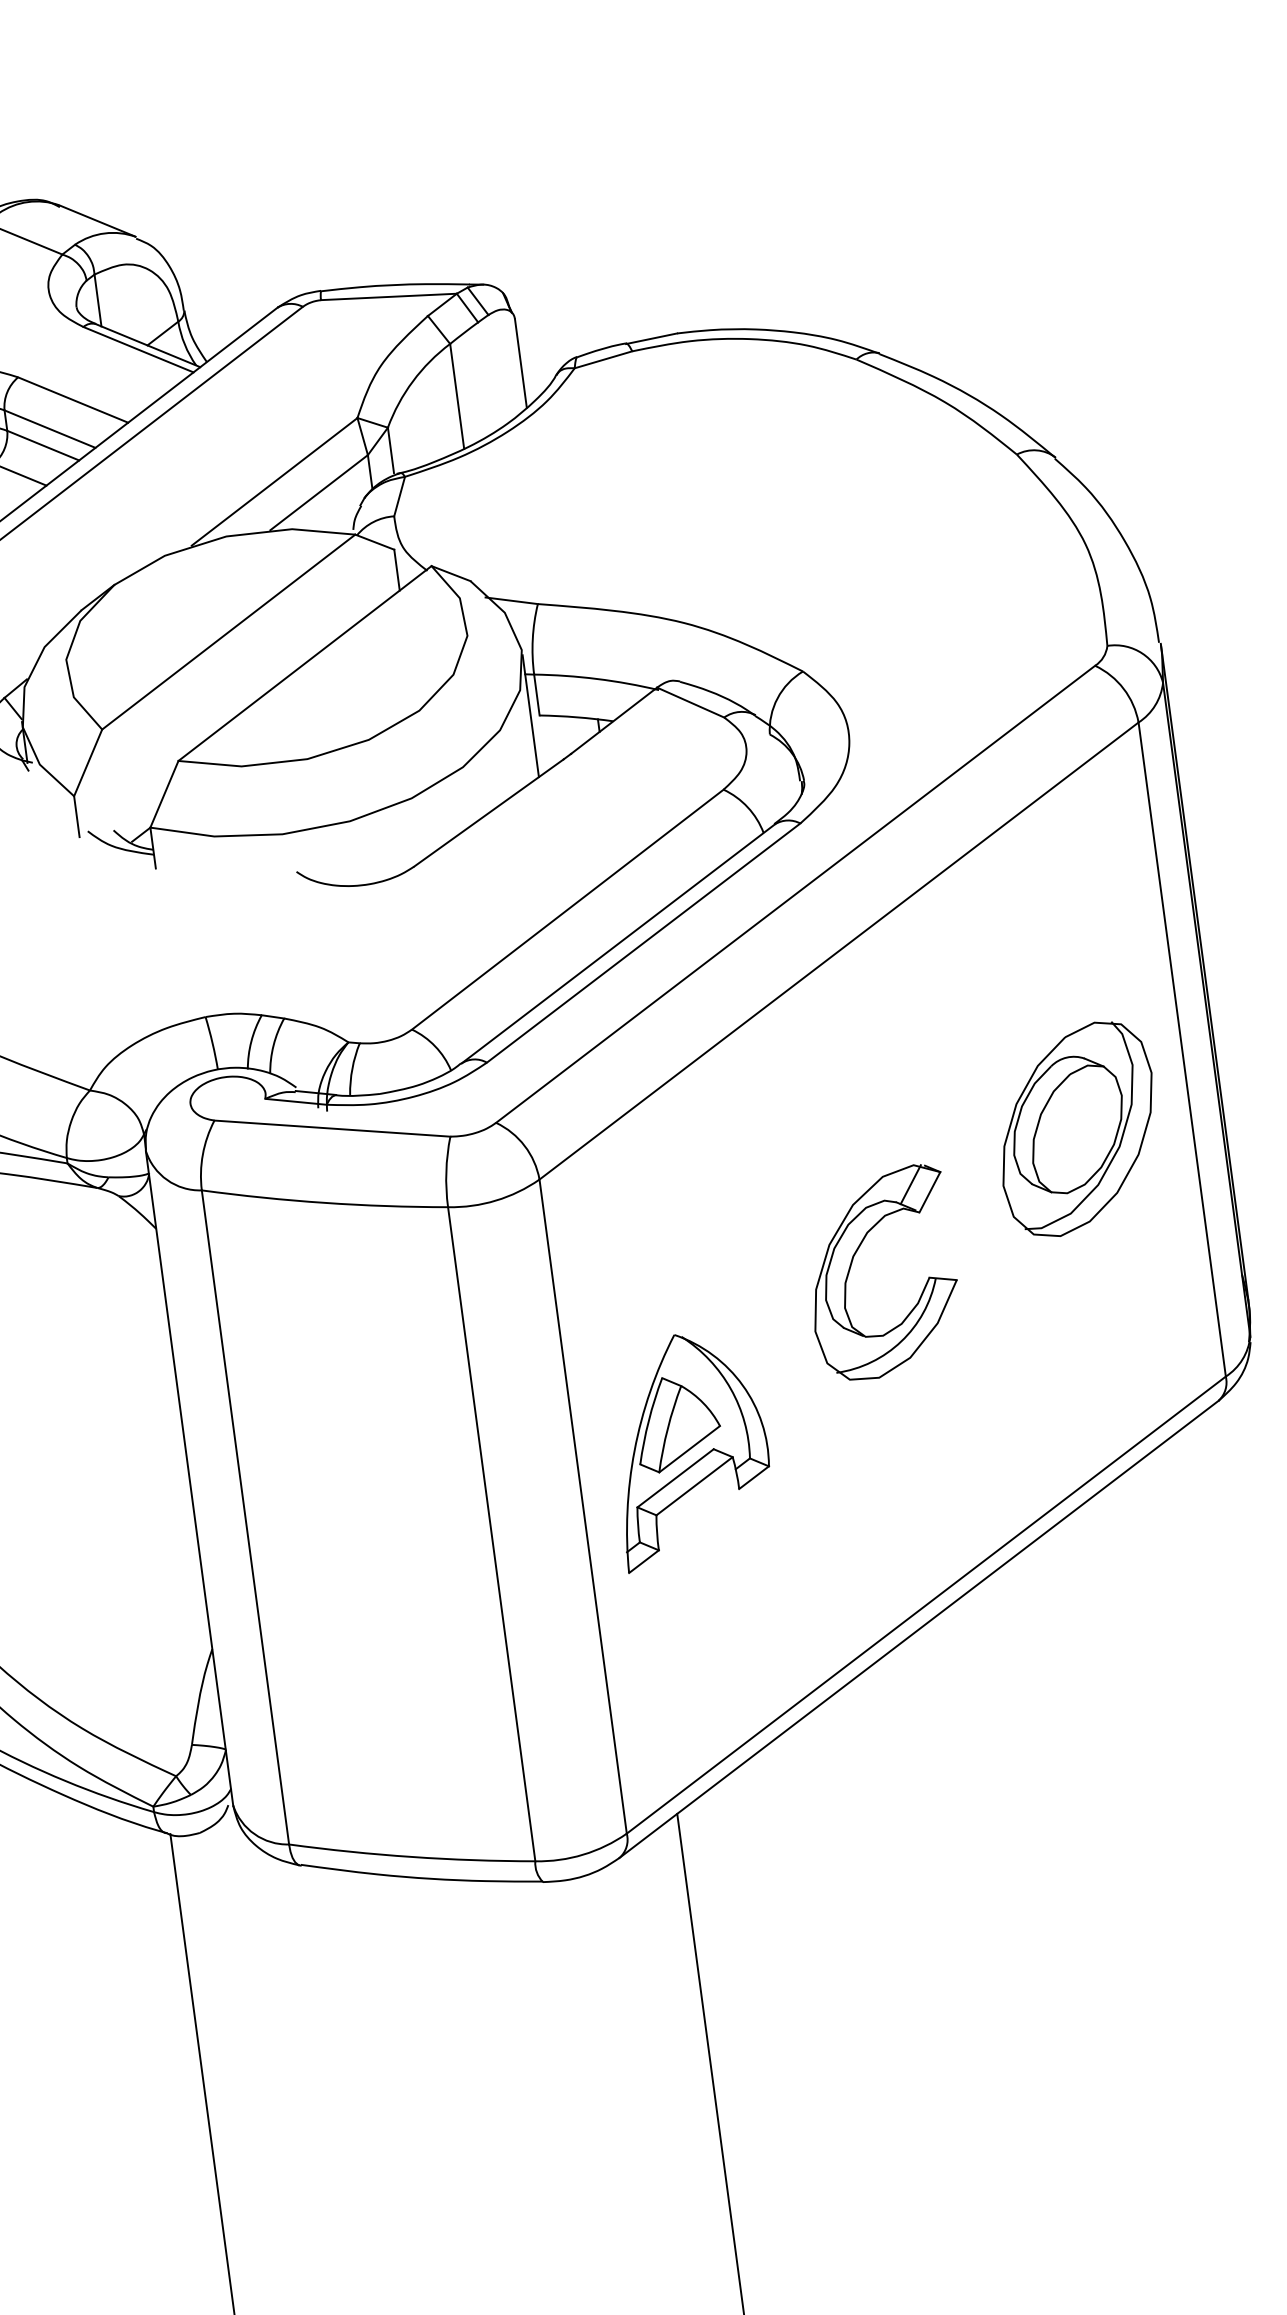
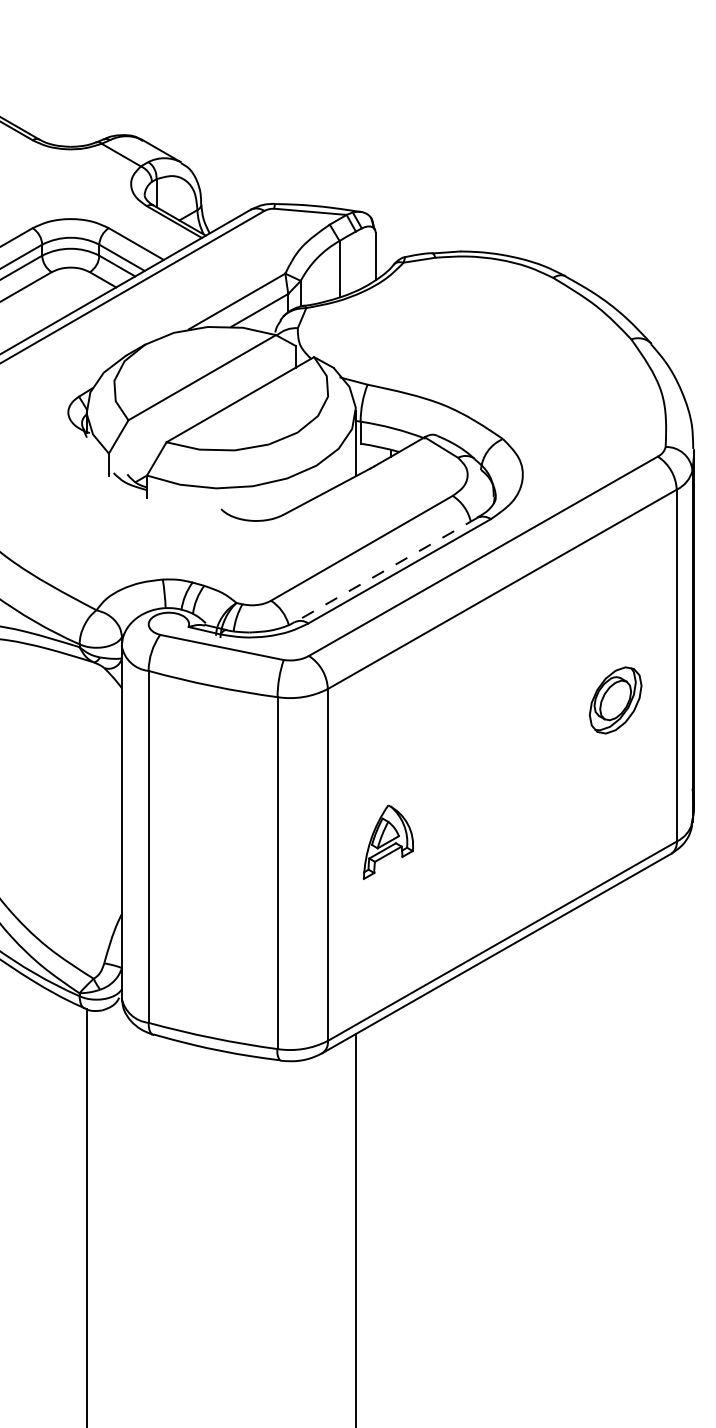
line: (617, 944) -> (385, 570), solid -> dashed
part: (1076, 1129) -> (615, 700), size x0.6
part: (854, 1261) -> (488, 754), removed
part: (690, 1449) -> (388, 842), size x0.6

